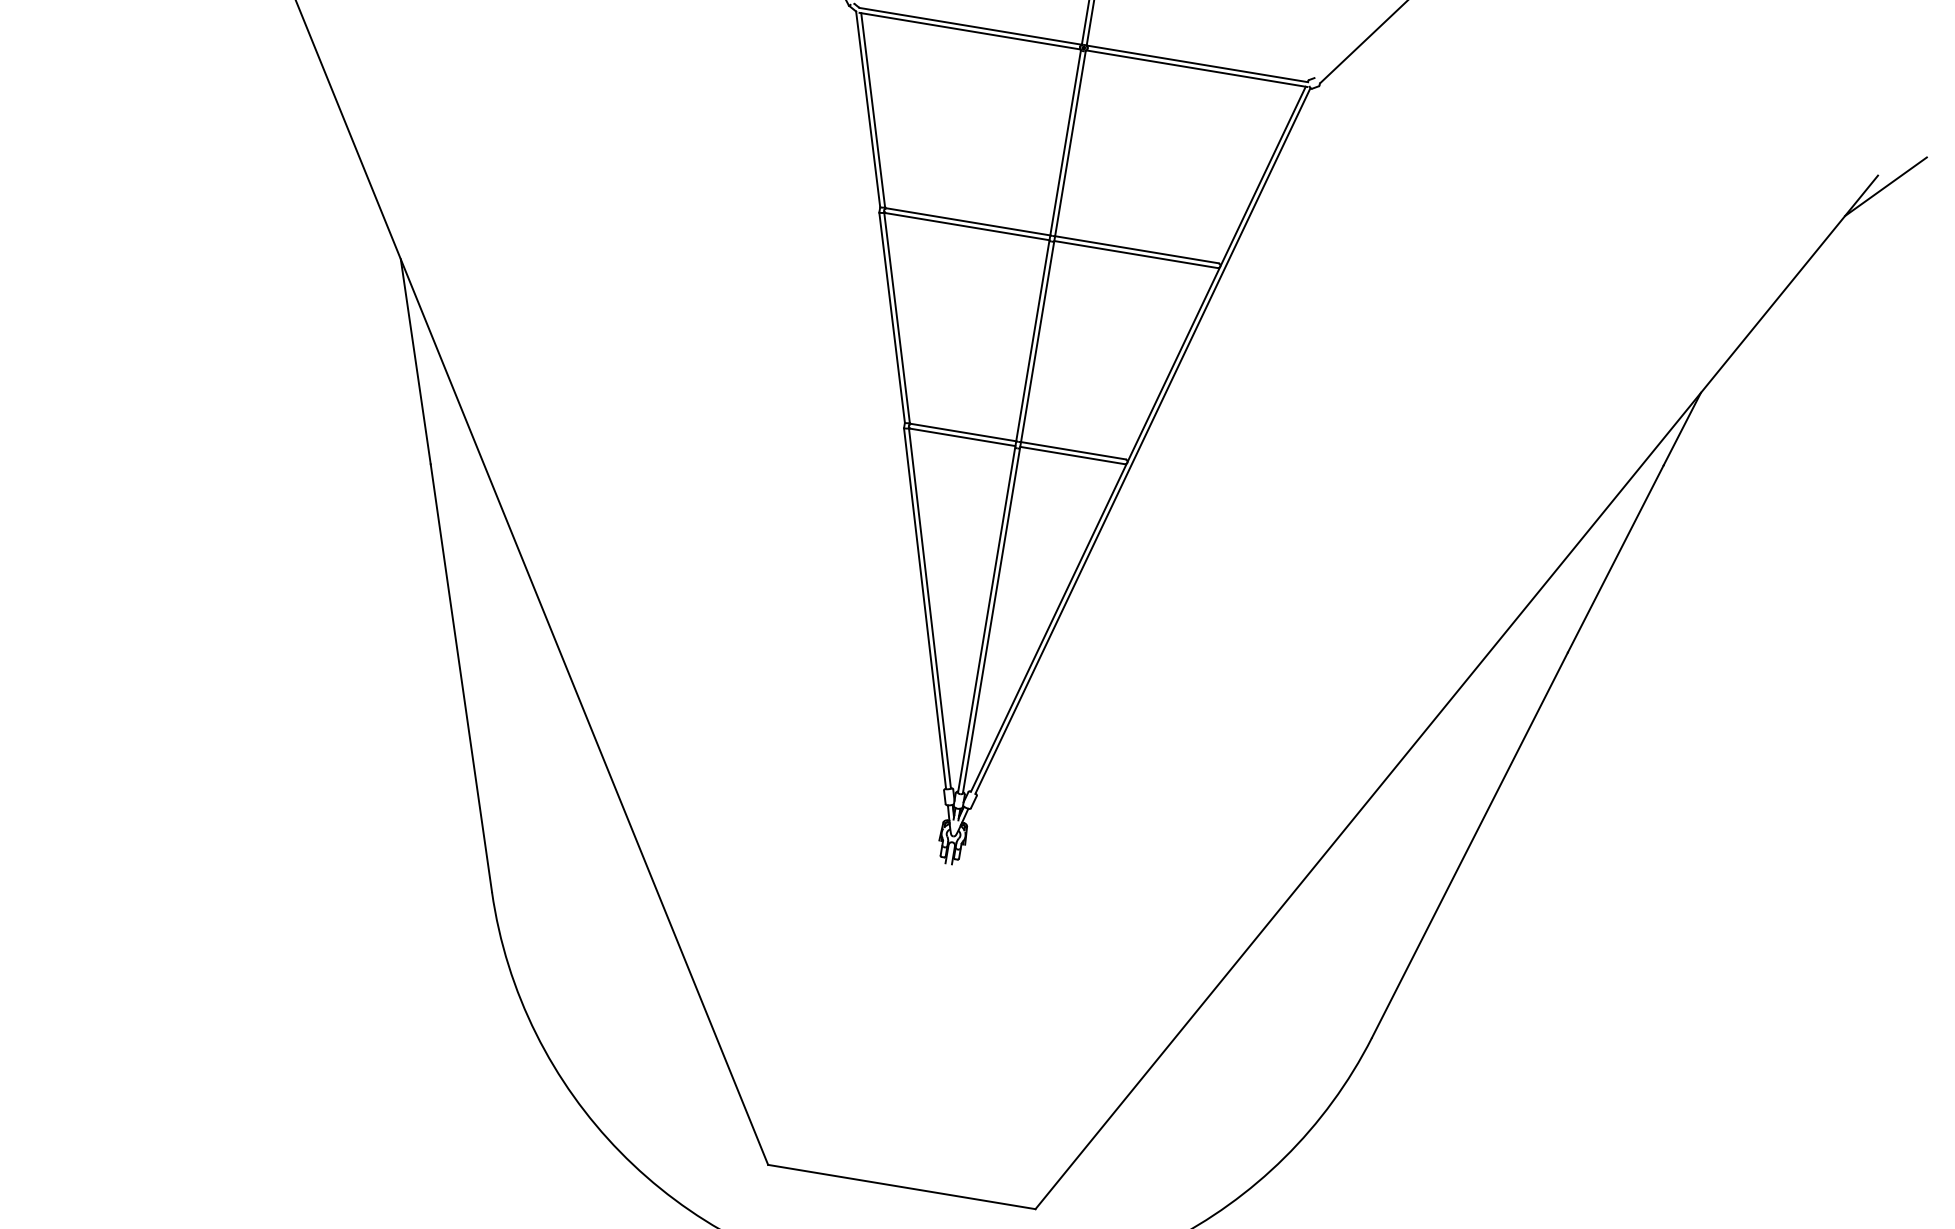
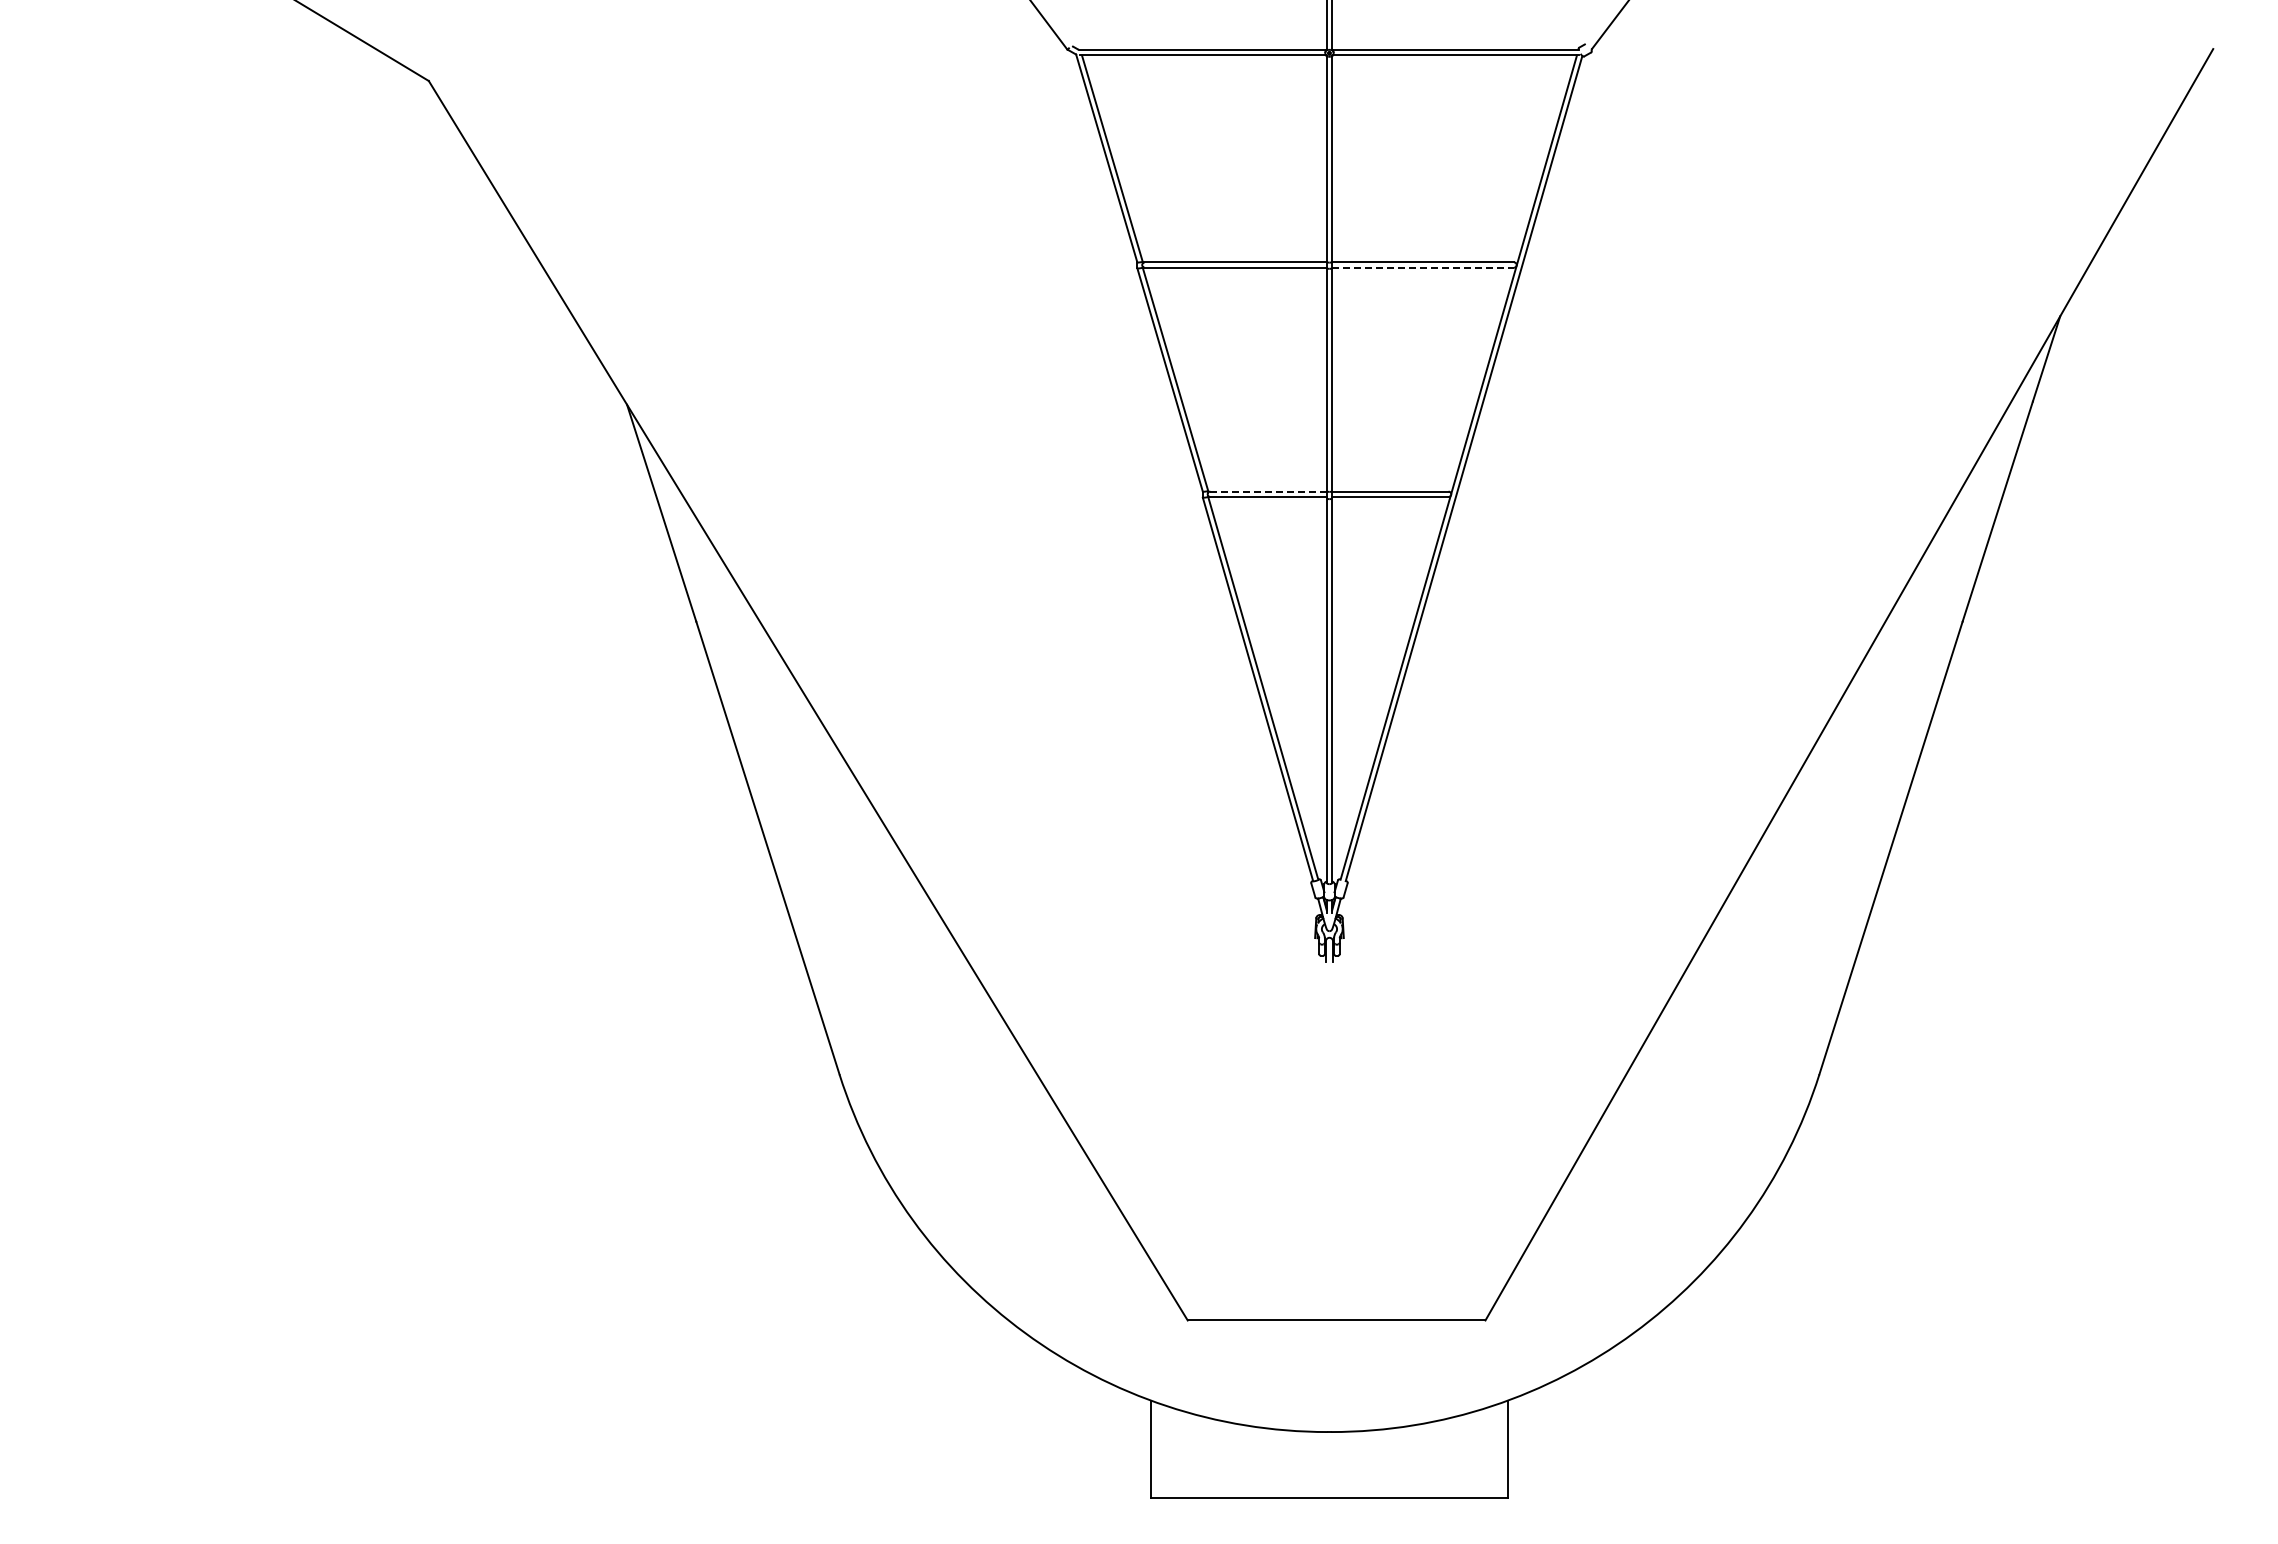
line: (1885, 186) -> (2223, 59), removed
line: (1136, 254) -> (1423, 267), solid -> dashed
line: (963, 432) -> (1268, 491), solid -> dashed

